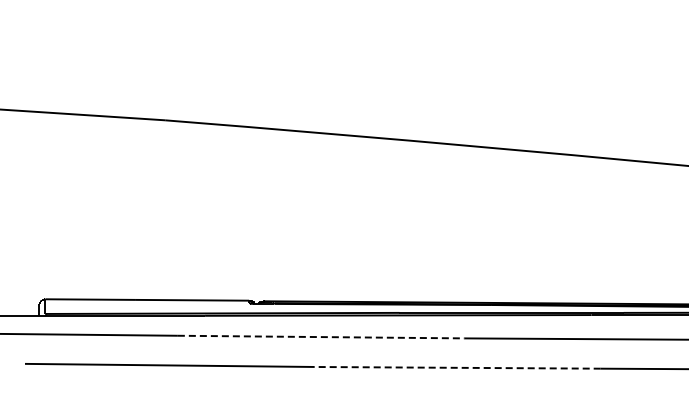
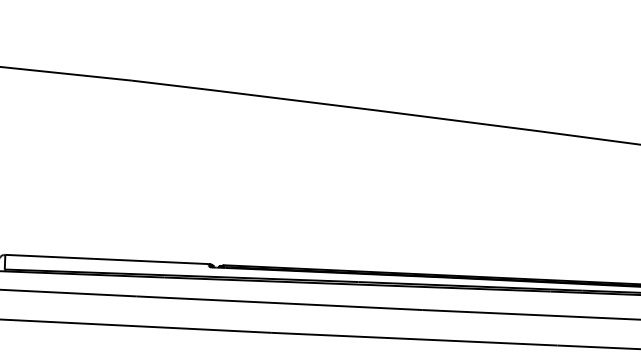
line: (321, 337) -> (279, 303), dashed -> solid
line: (456, 367) -> (413, 338), dashed -> solid

